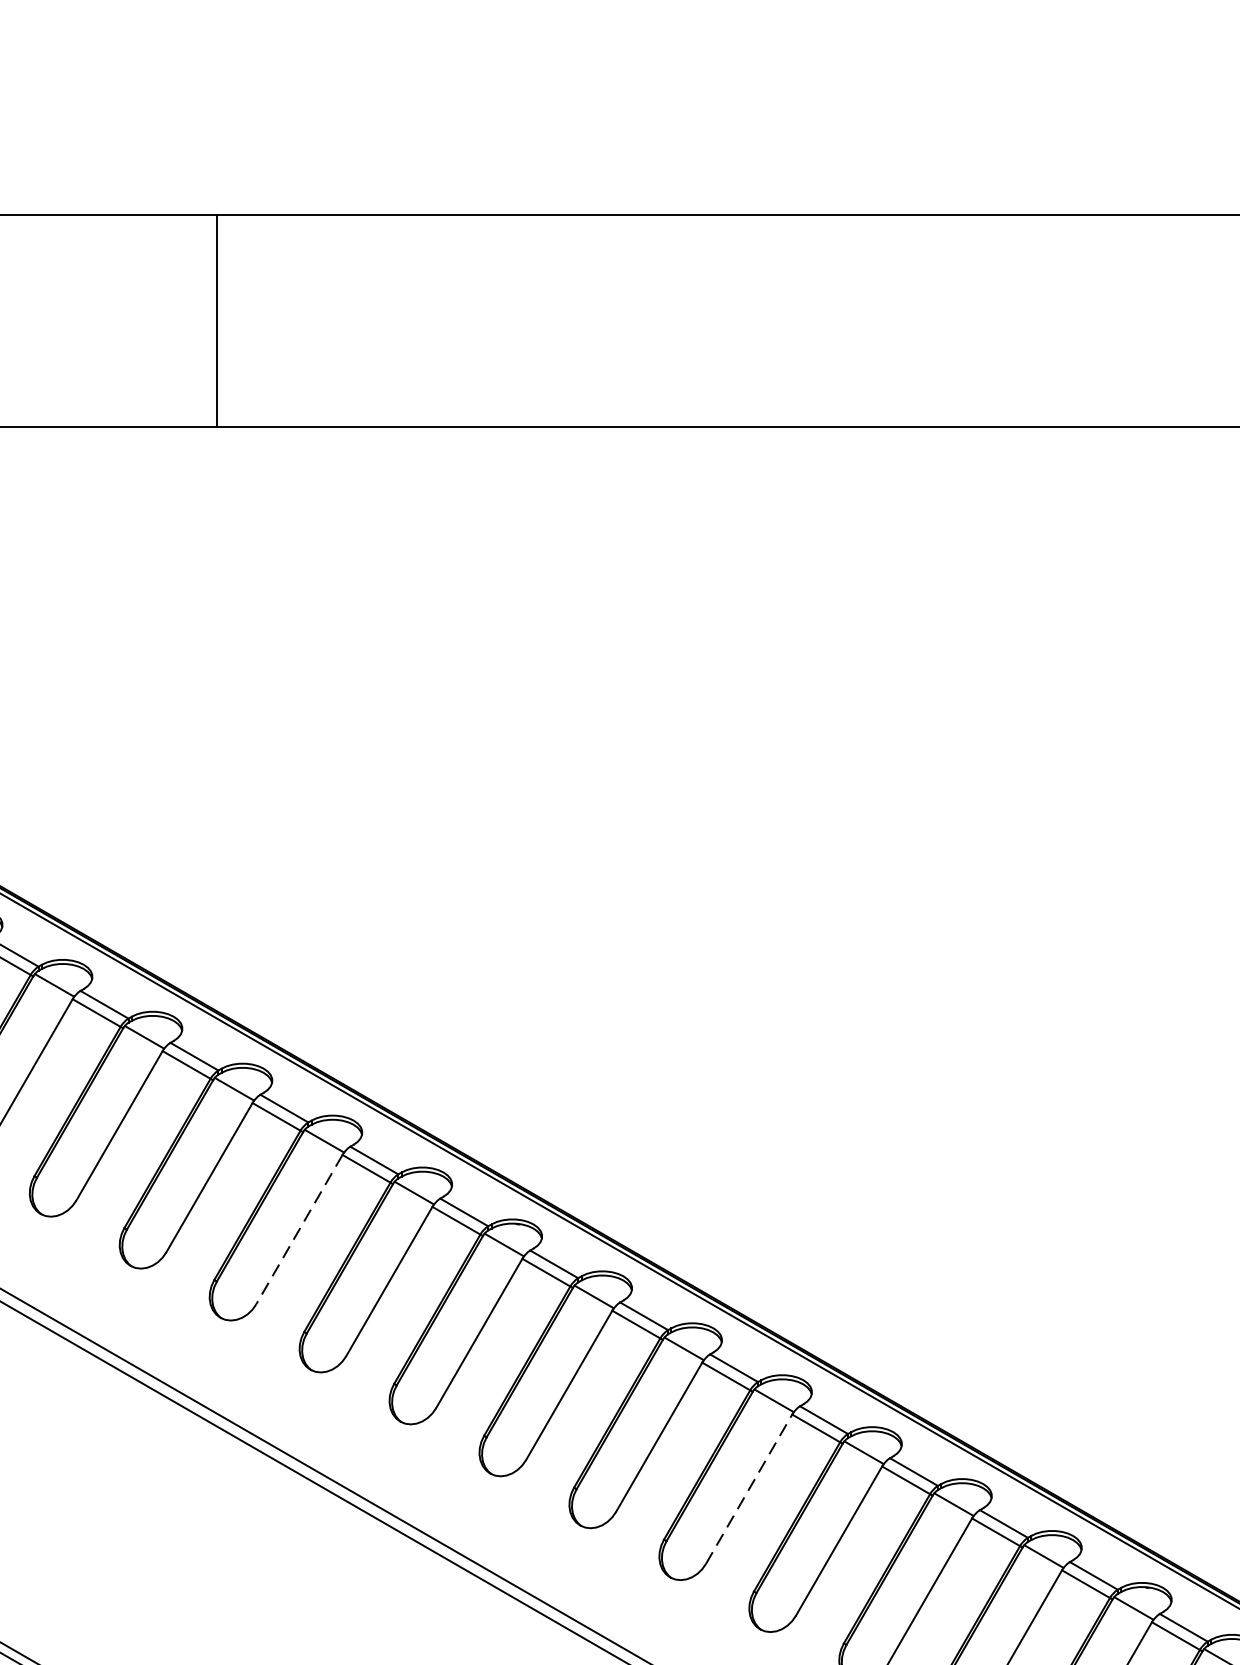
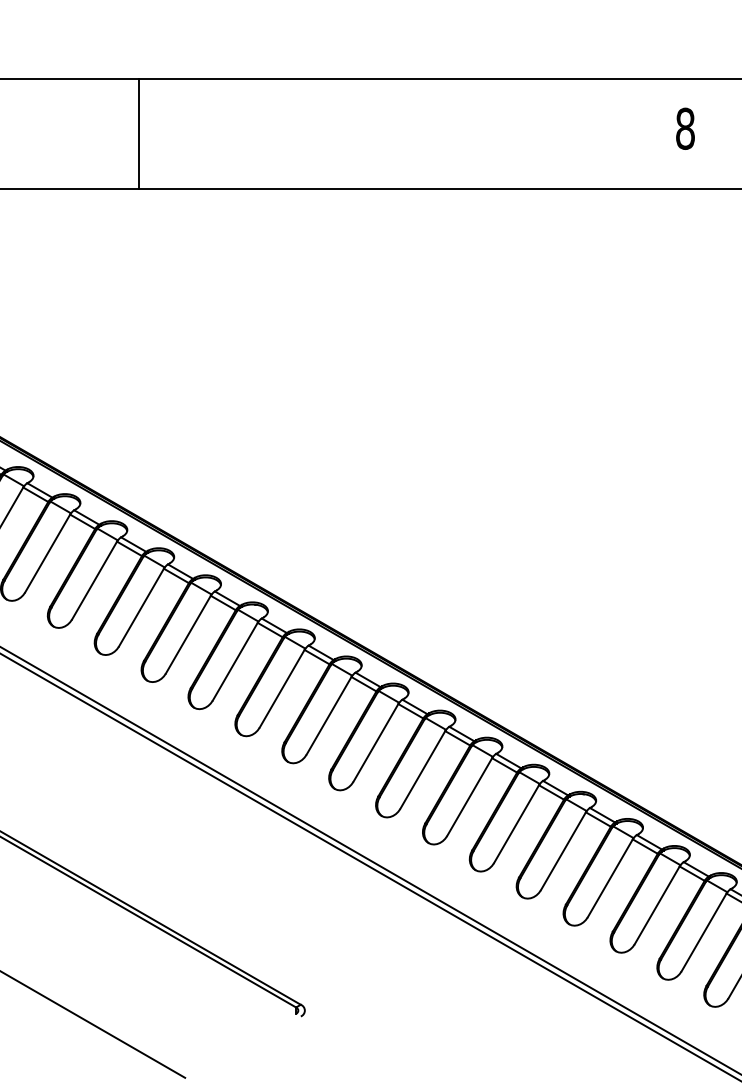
line: (216, 320) -> (139, 133), moved
line: (299, 1229) -> (141, 607), dashed -> solid
line: (748, 1488) -> (375, 742), dashed -> solid

